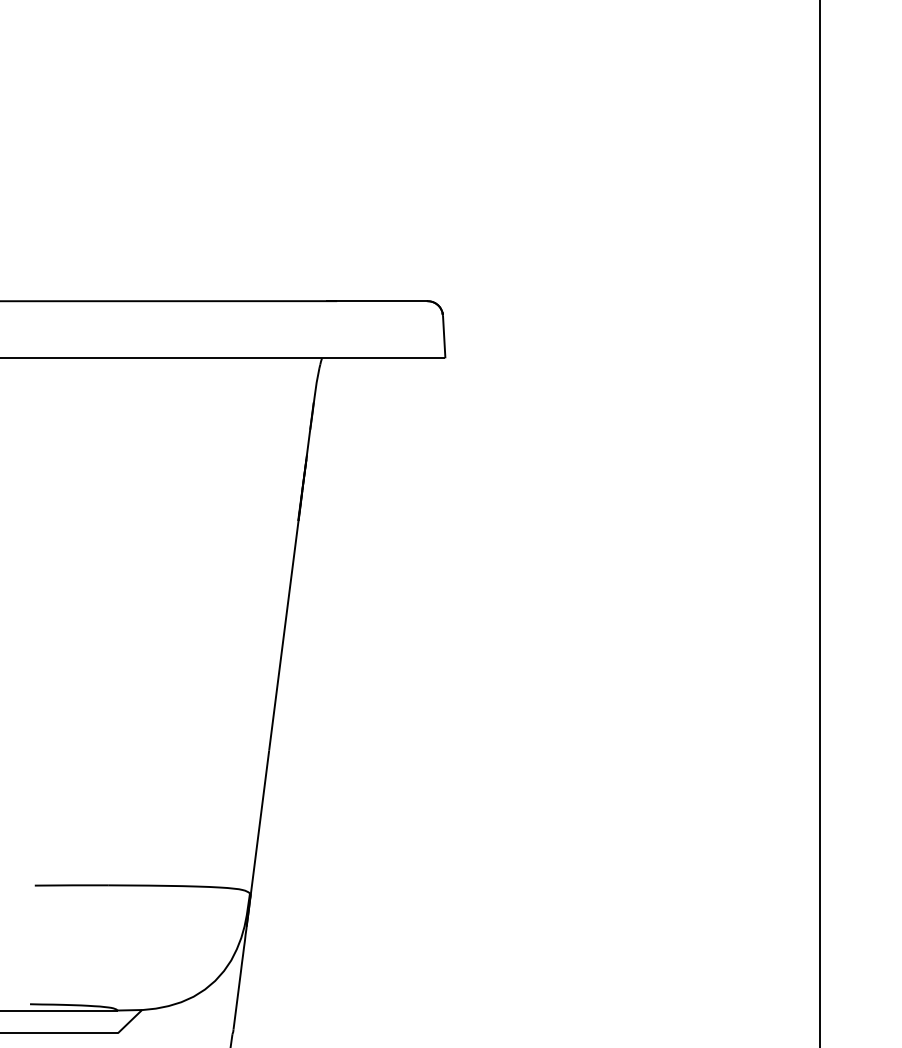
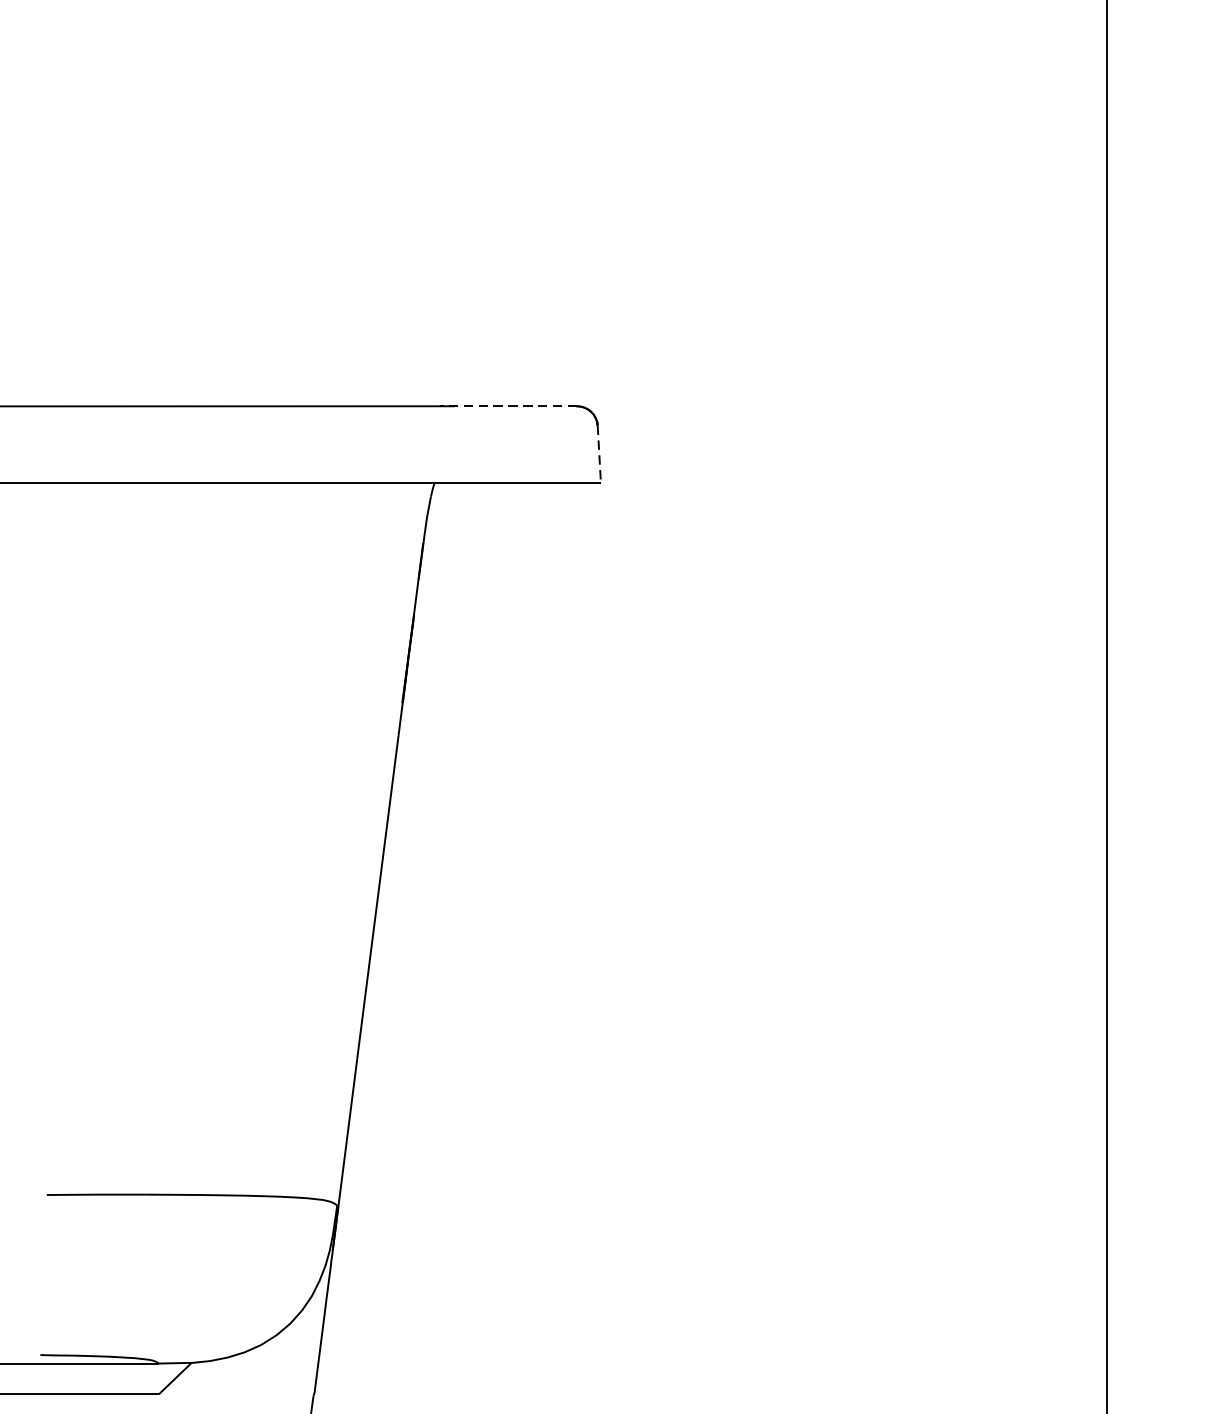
line: (376, 301) -> (507, 406), solid -> dashed
line: (444, 337) -> (599, 455), solid -> dashed

